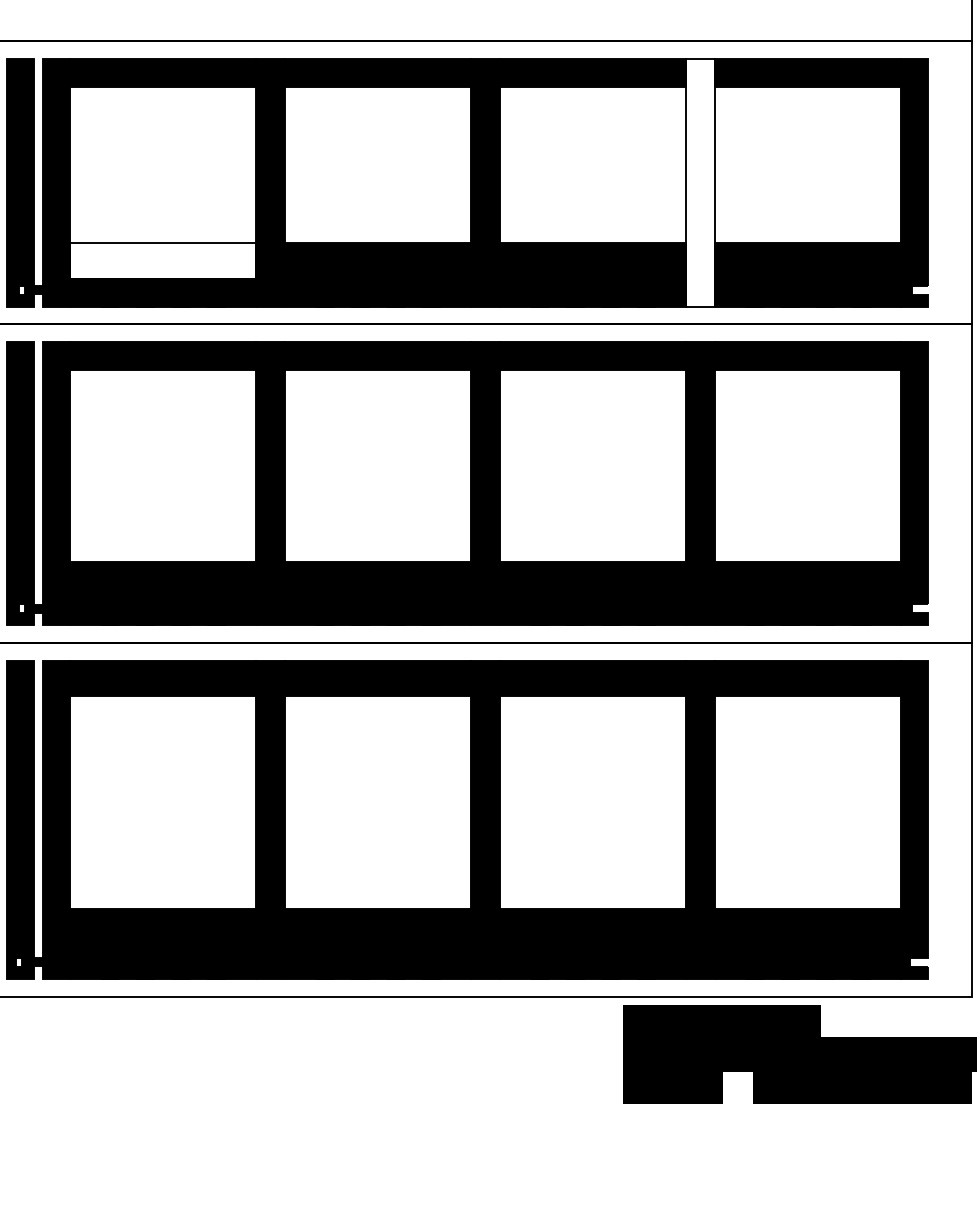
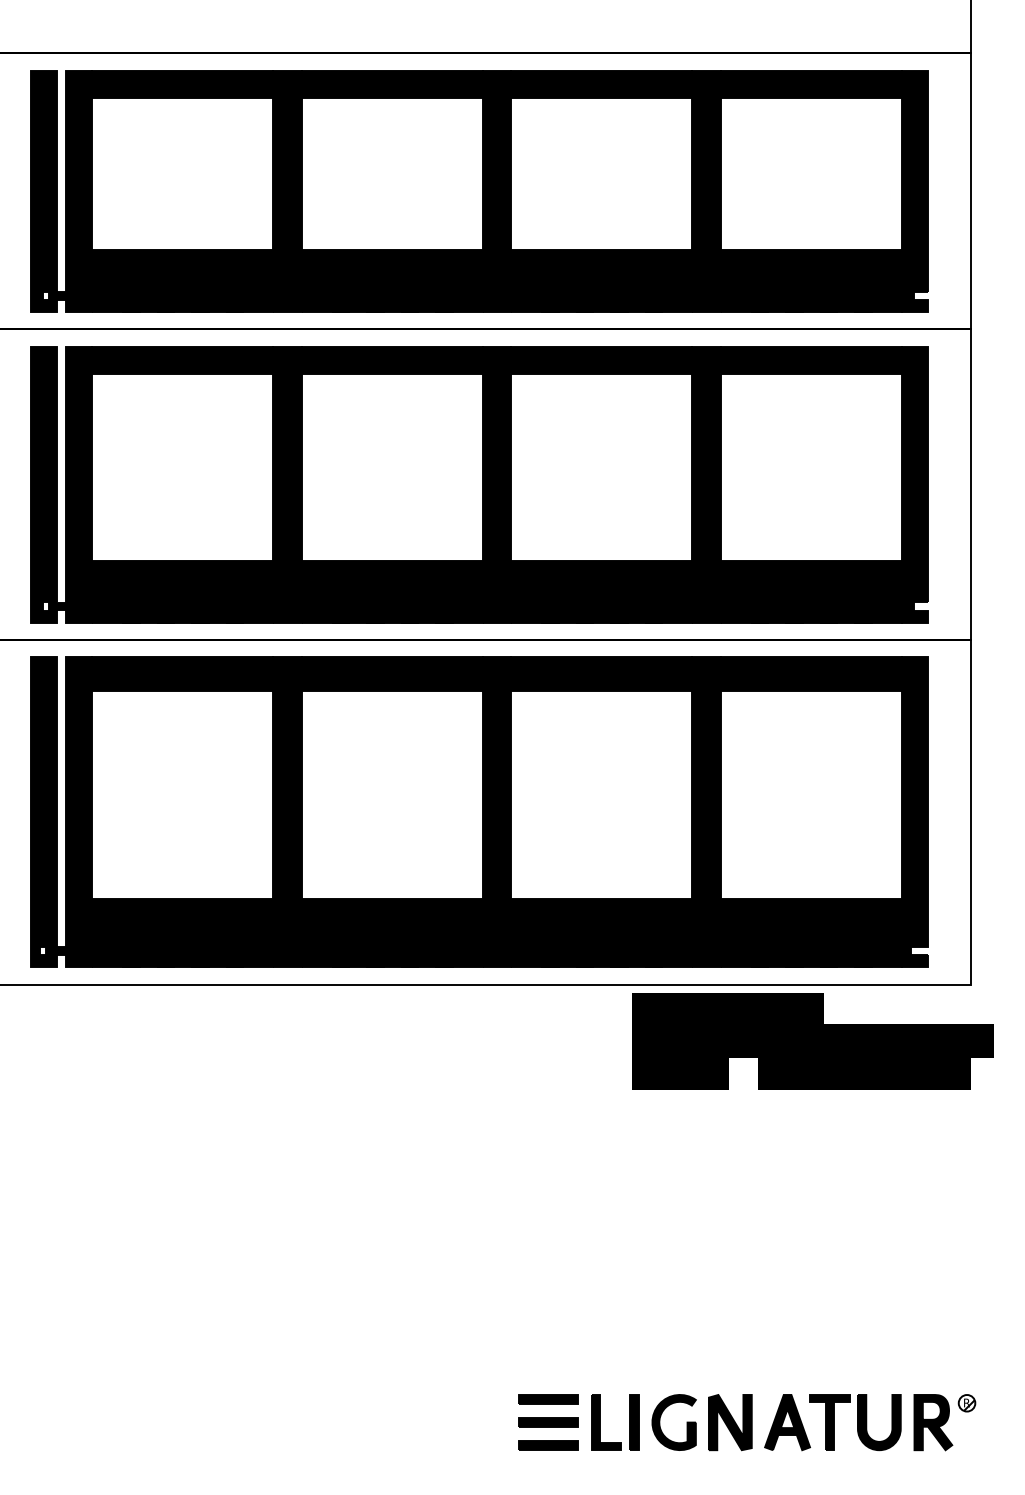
fill: (700, 182) -> (706, 191), added
fill: (162, 260) -> (182, 267), added

